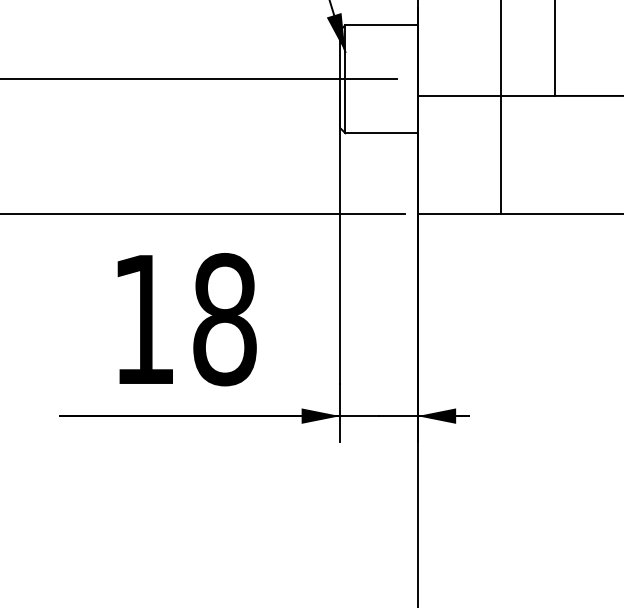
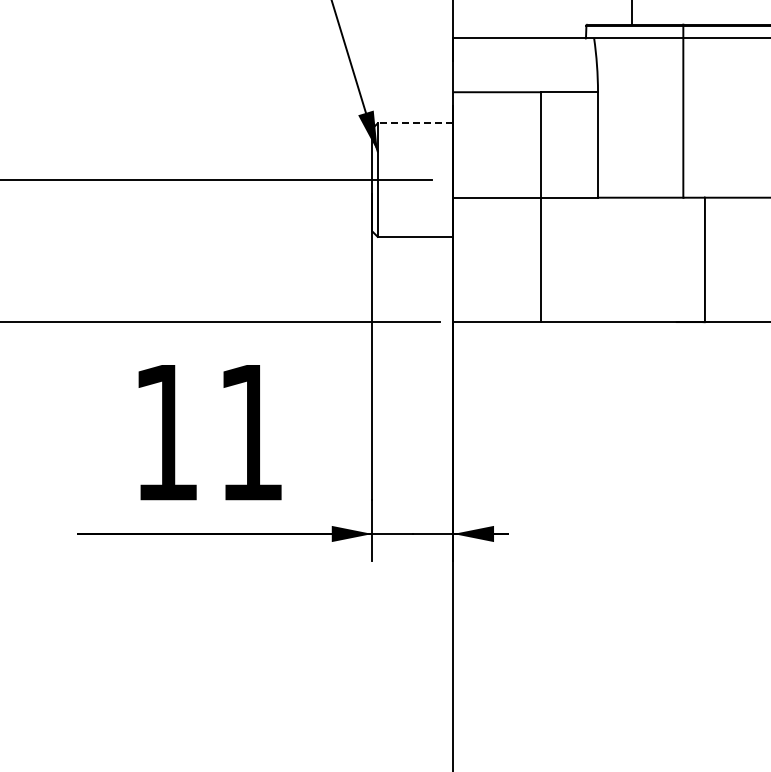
line: (381, 25) -> (415, 123), solid -> dashed
text: (225, 319) -> (251, 432), 18 -> 11

